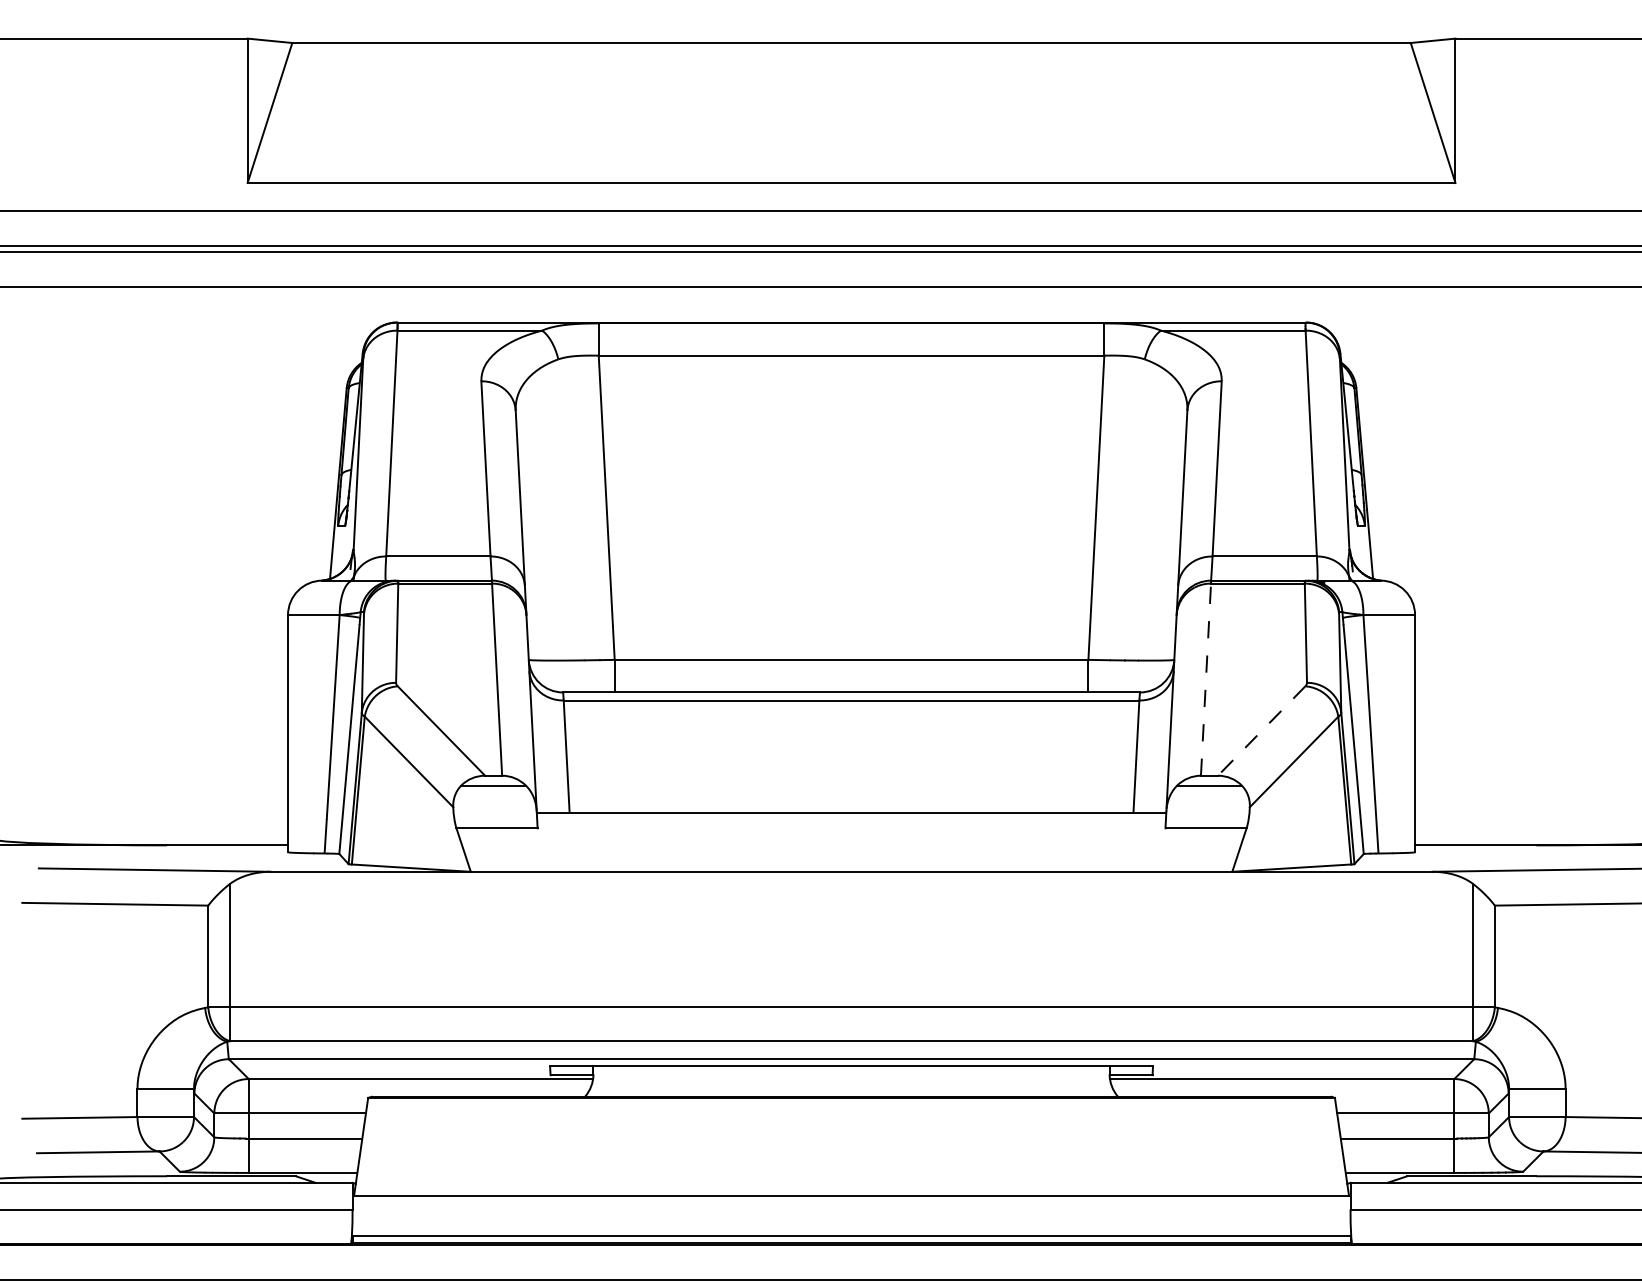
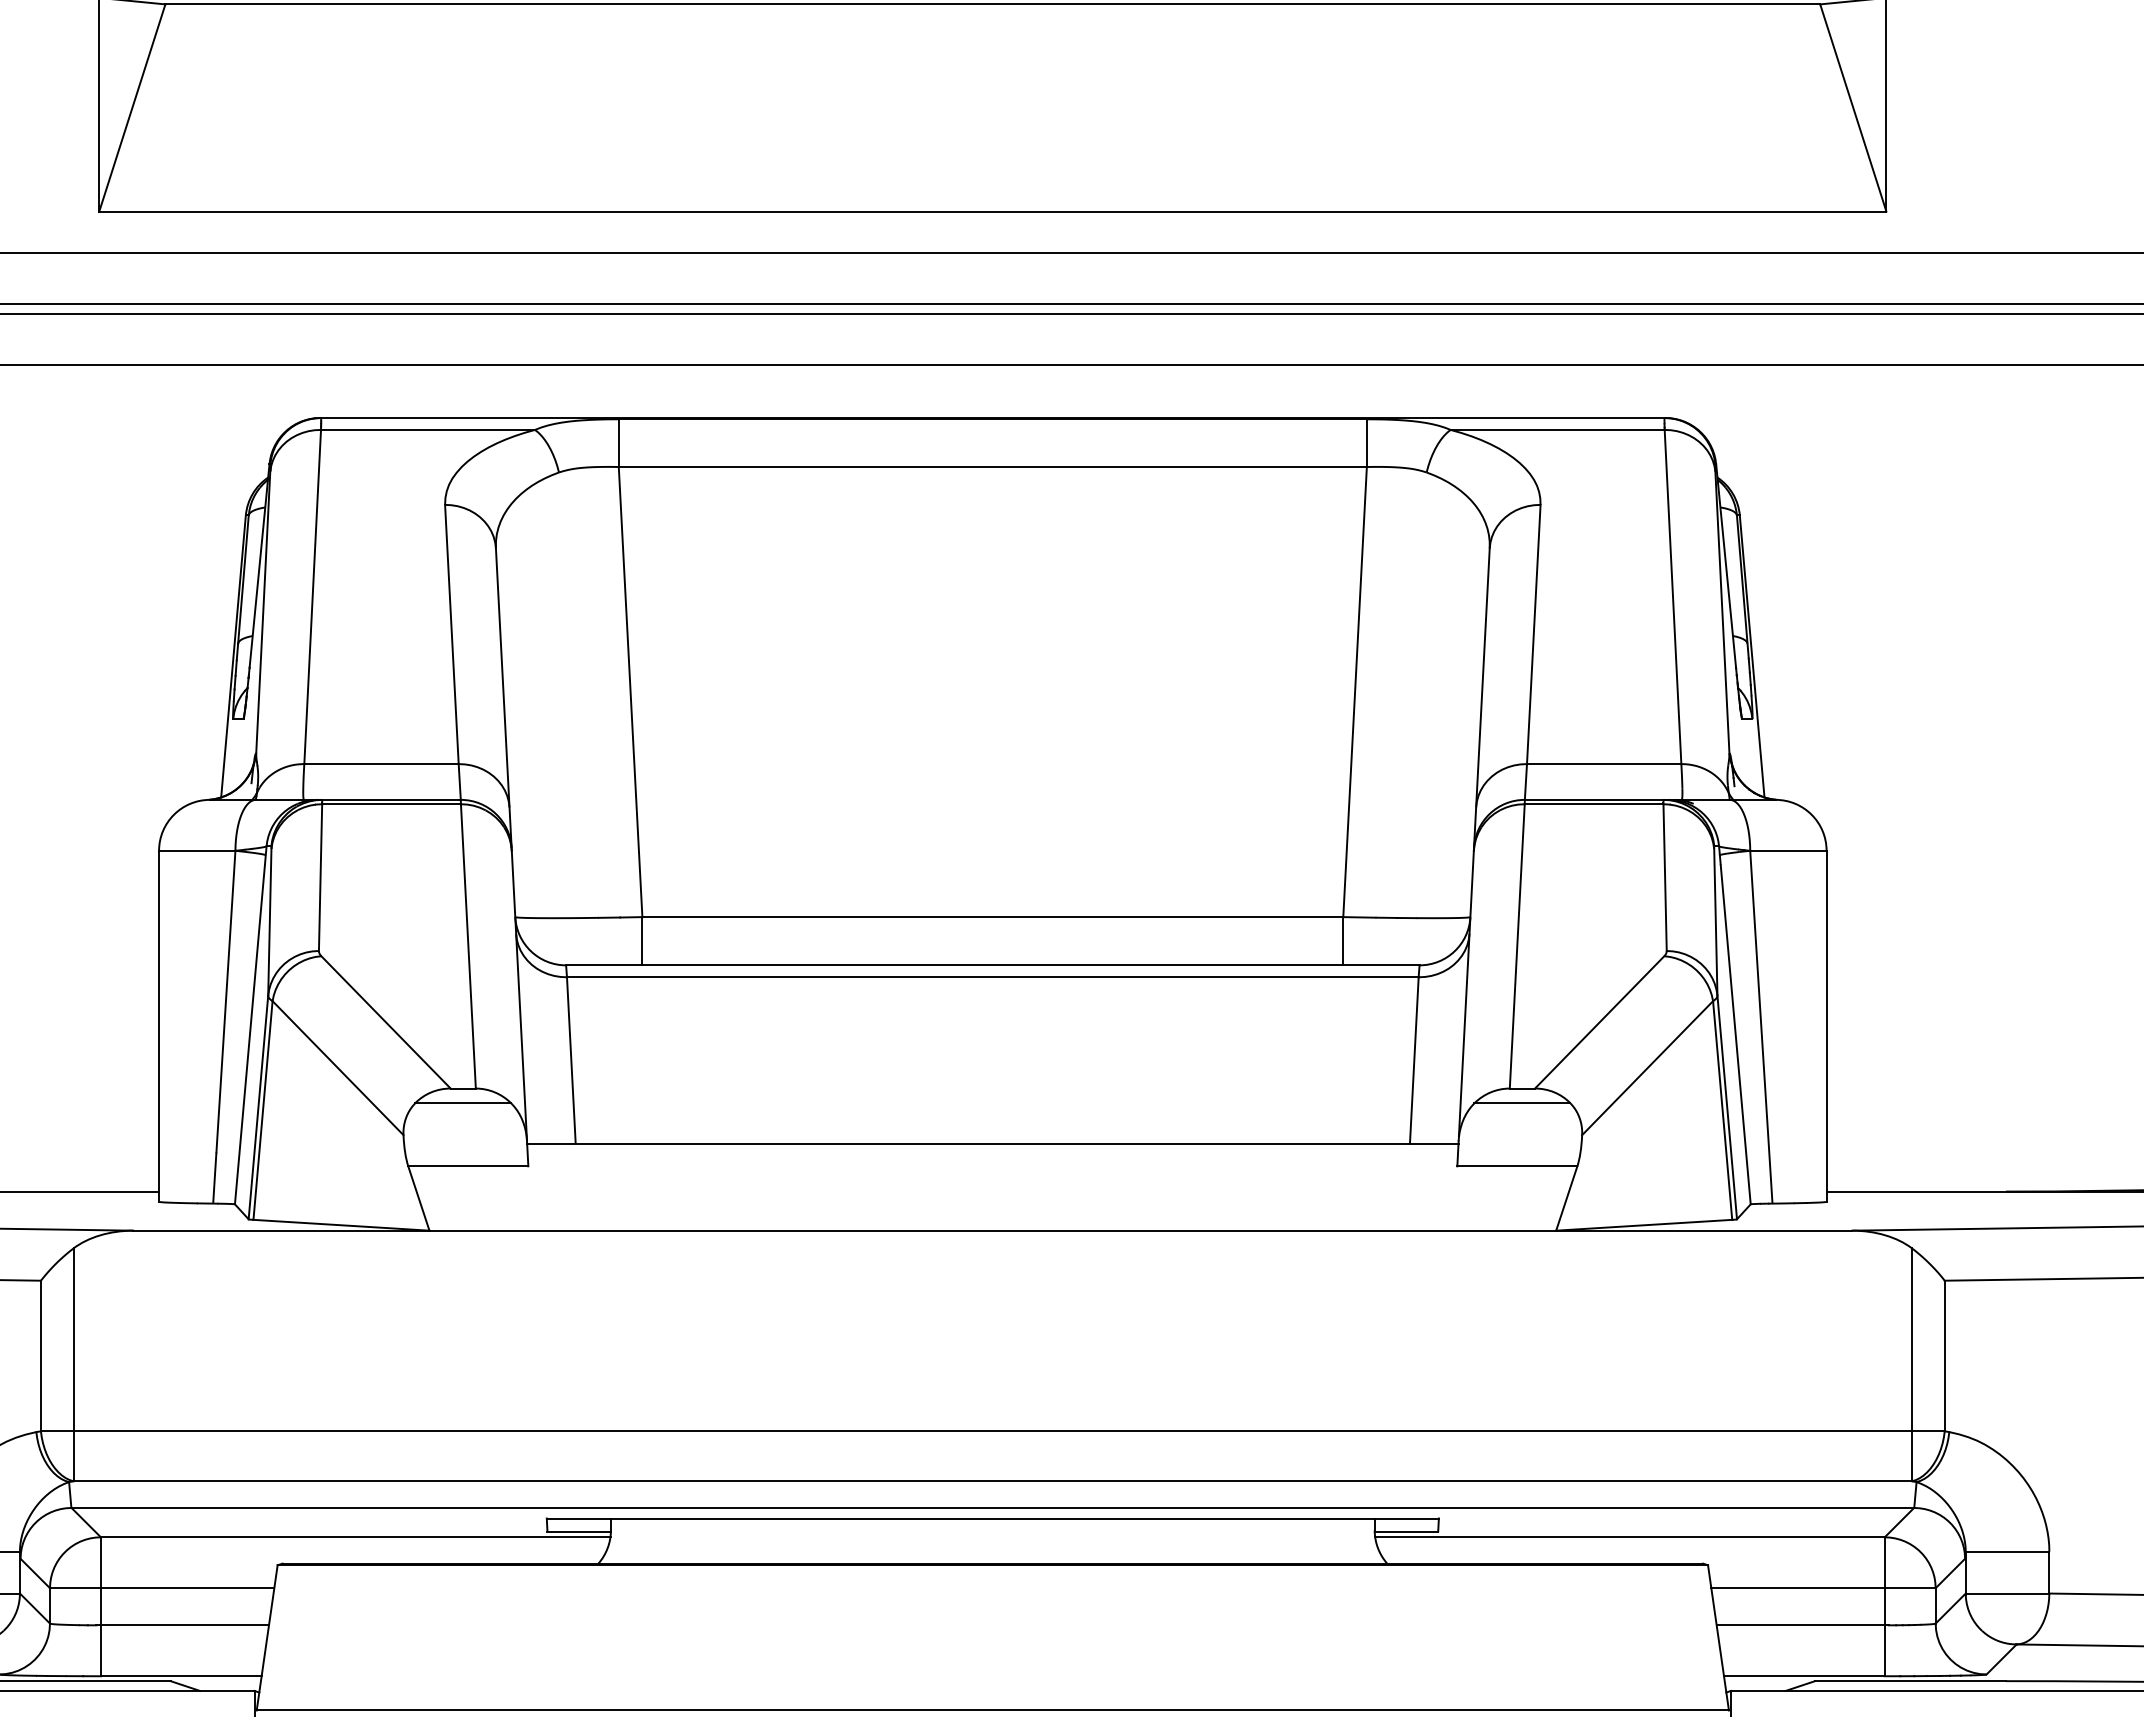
line: (1206, 679) -> (1518, 946), dashed -> solid
line: (1261, 731) -> (1599, 1023), dashed -> solid

